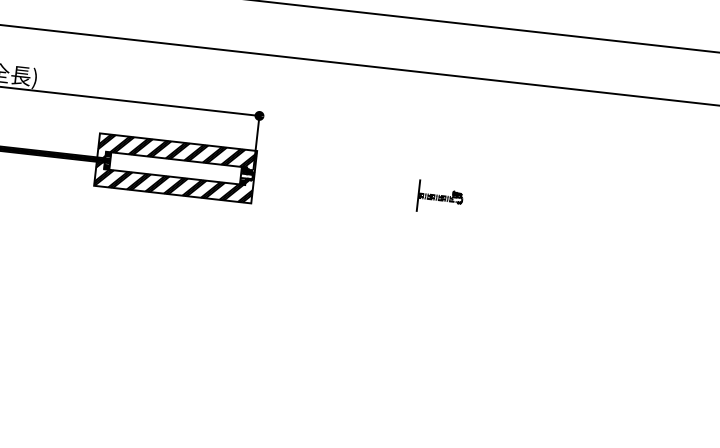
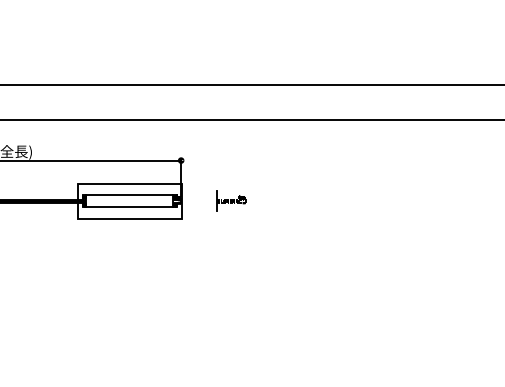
hatch: (175, 167) -> (129, 200), removed
part: (440, 196) -> (231, 200), moved

